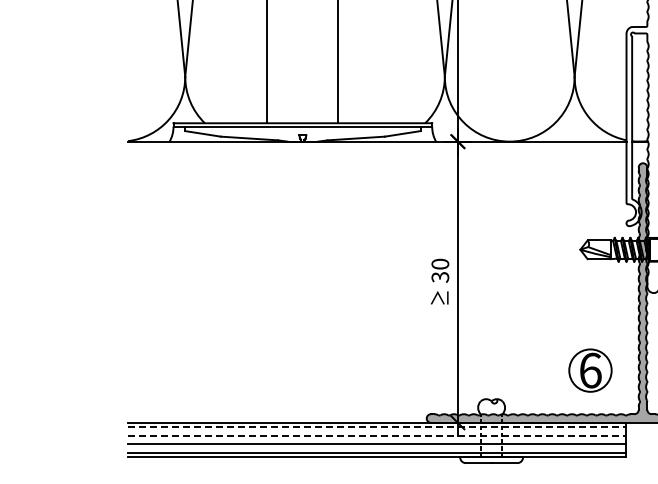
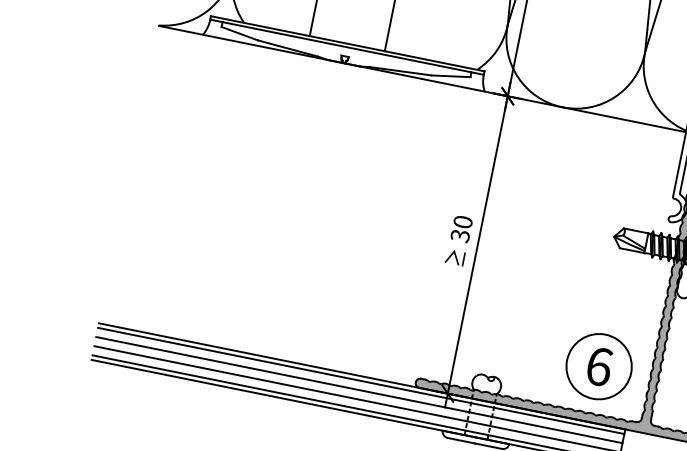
circle: (590, 370) -> (599, 366), size x1.43
line: (376, 427) -> (360, 381), dashed -> solid
line: (376, 435) -> (359, 389), dashed -> solid

